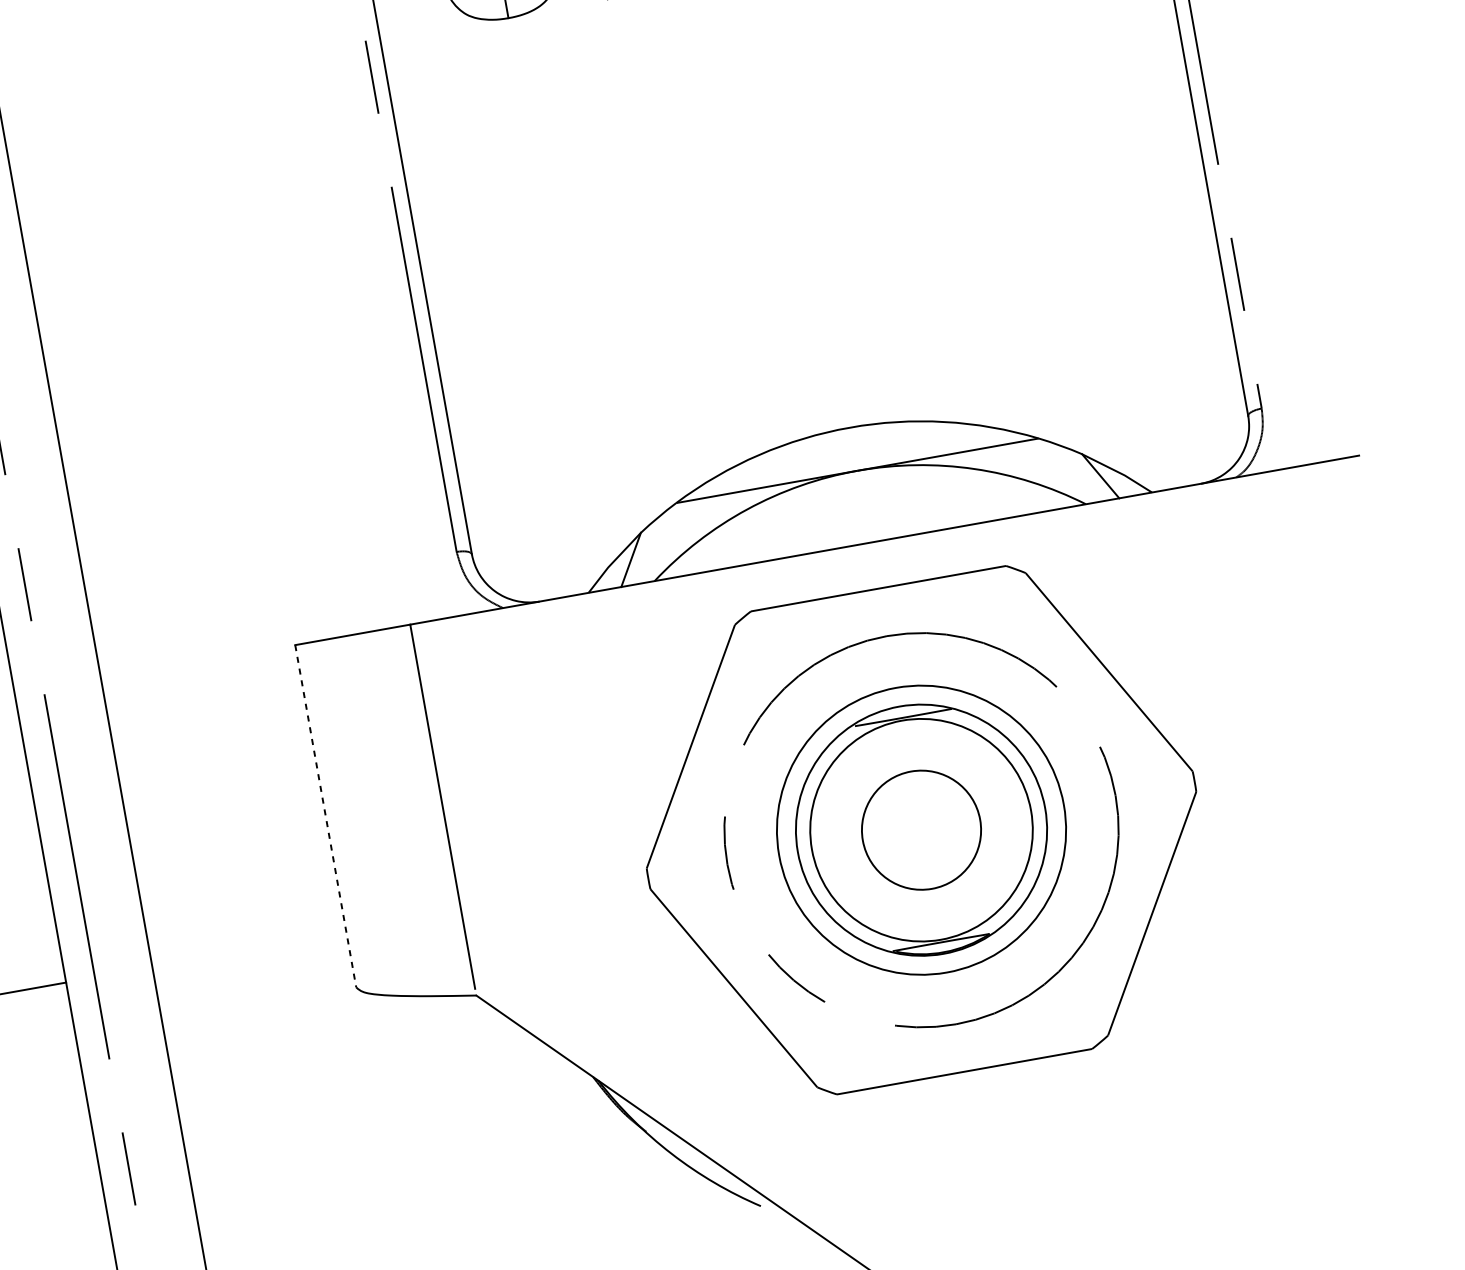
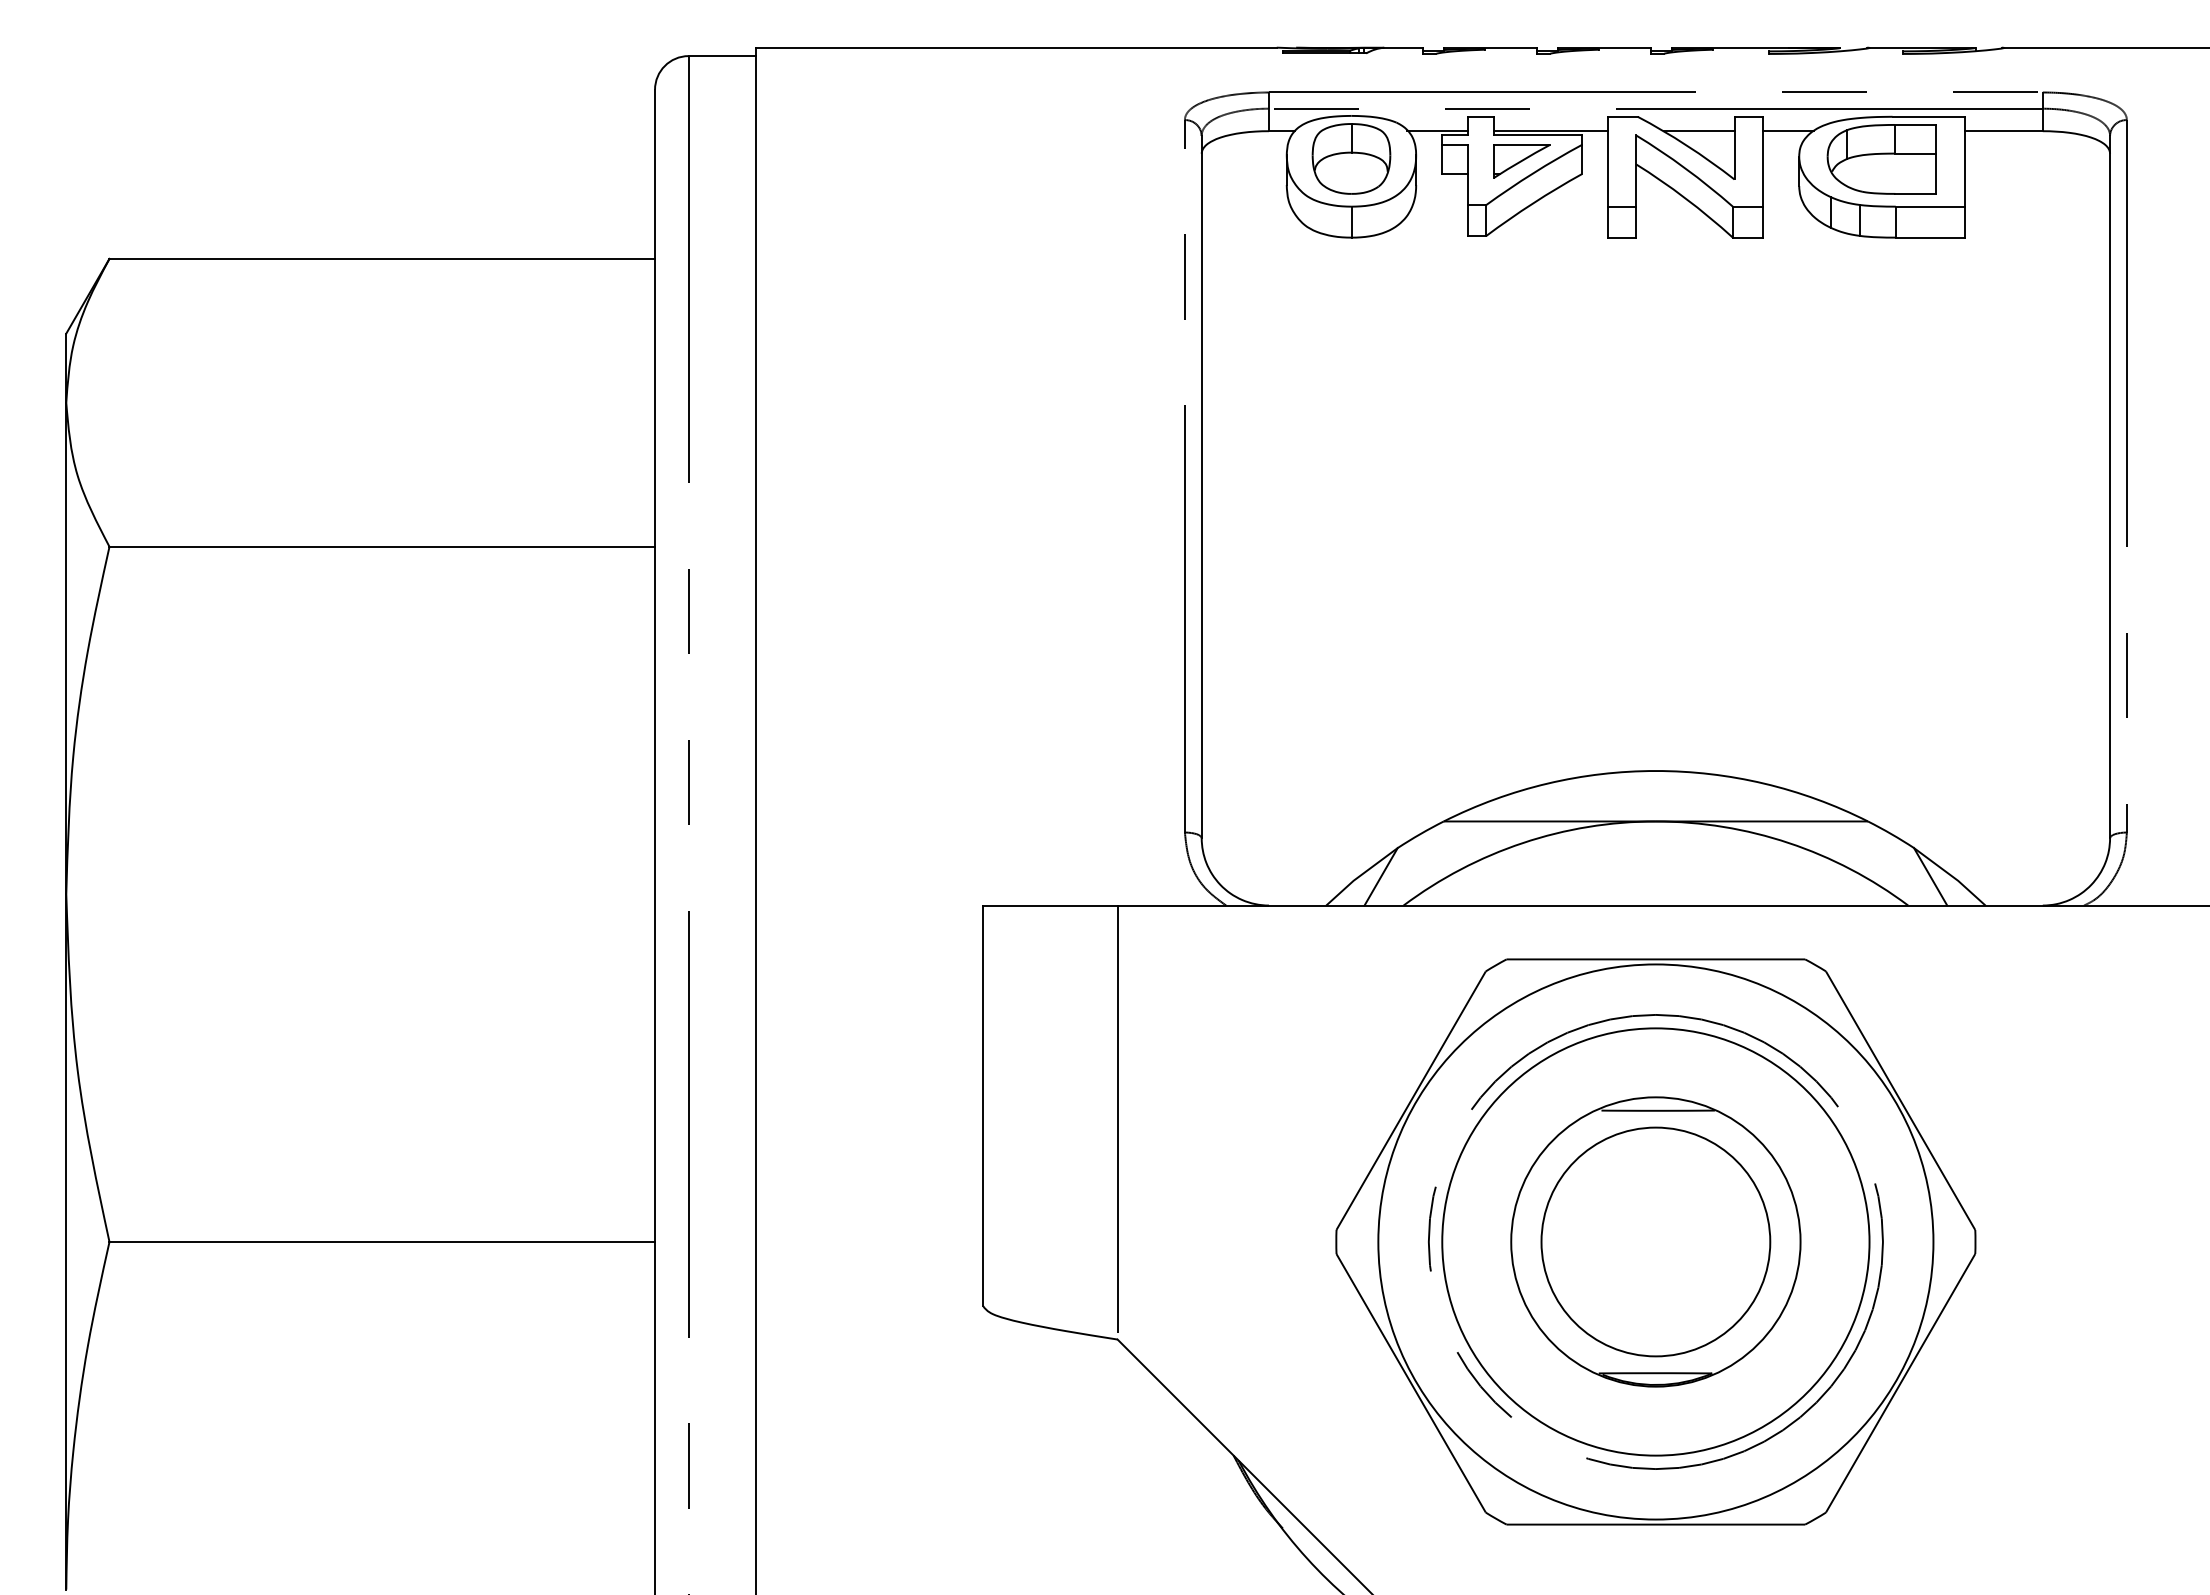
line: (326, 816) -> (983, 1106), dashed -> solid
circle: (921, 829) -> (1655, 1241), size x1.67
circle: (921, 829) -> (1655, 1241), size x1.67
circle: (921, 829) -> (1655, 1241), size x1.67

